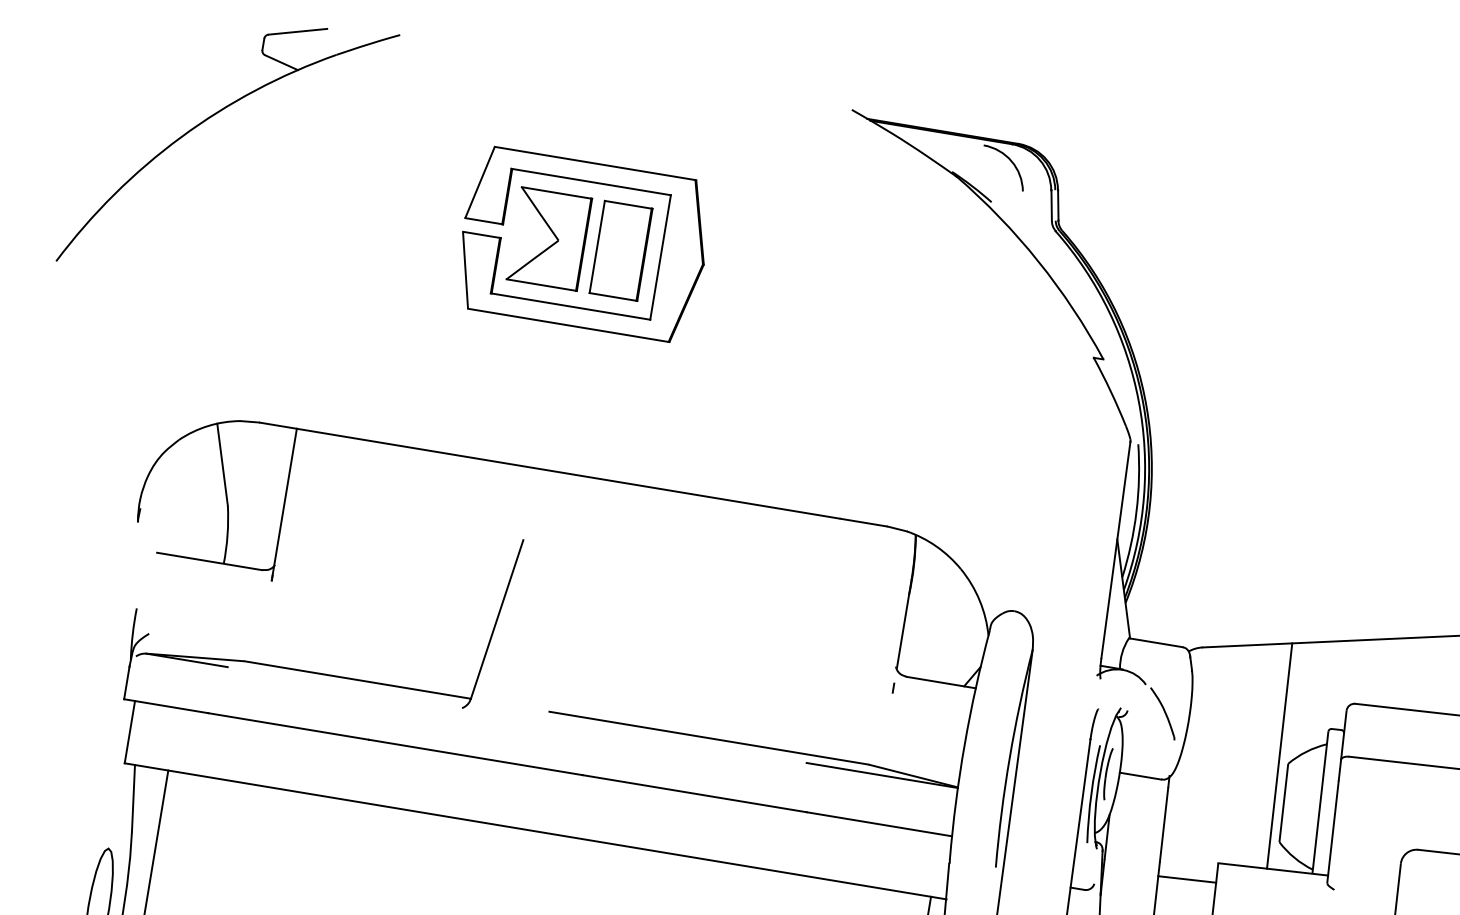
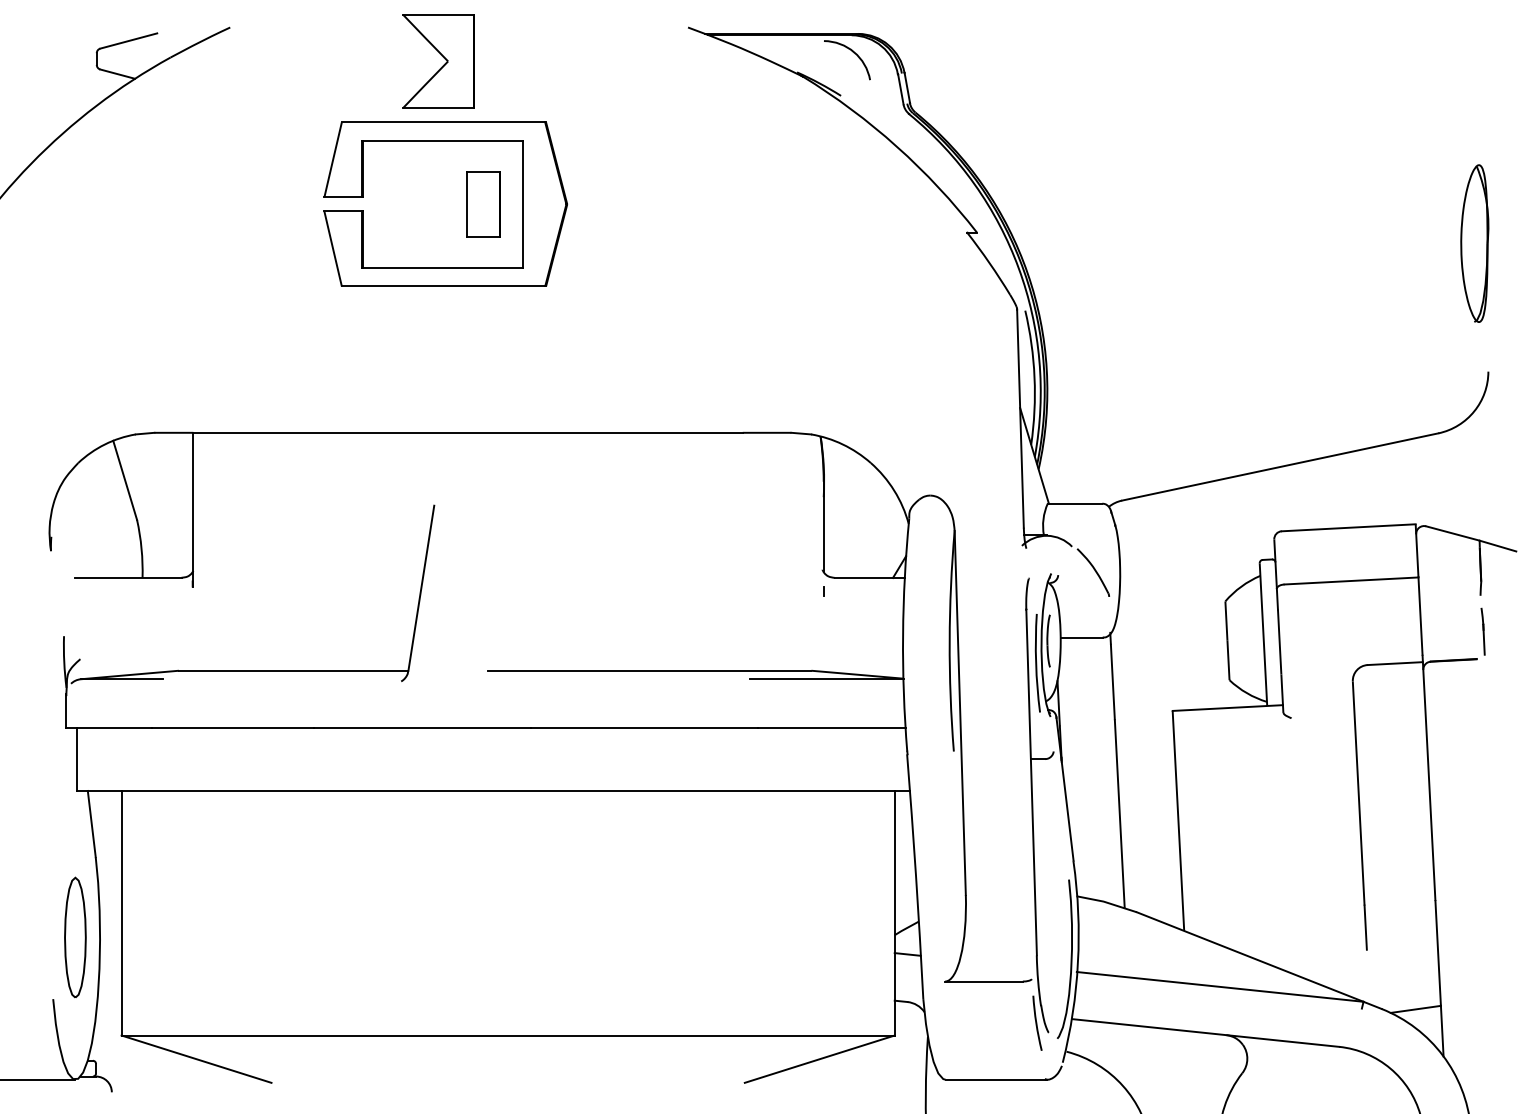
part: (549, 239) -> (438, 61), moved
part: (621, 251) -> (483, 204), size x0.7
line: (1279, 755) -> (1215, 594), removed
line: (1187, 878) -> (1144, 731), removed

